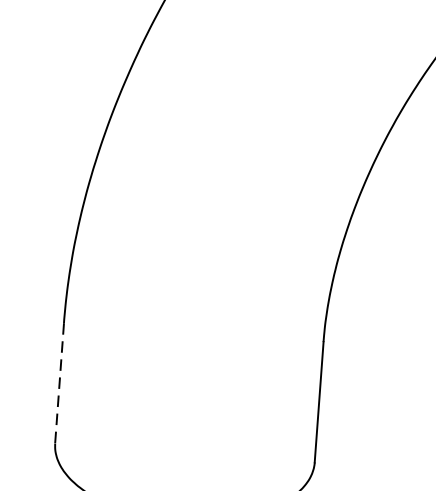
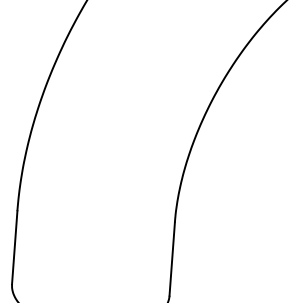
line: (59, 382) -> (14, 247), dashed -> solid

